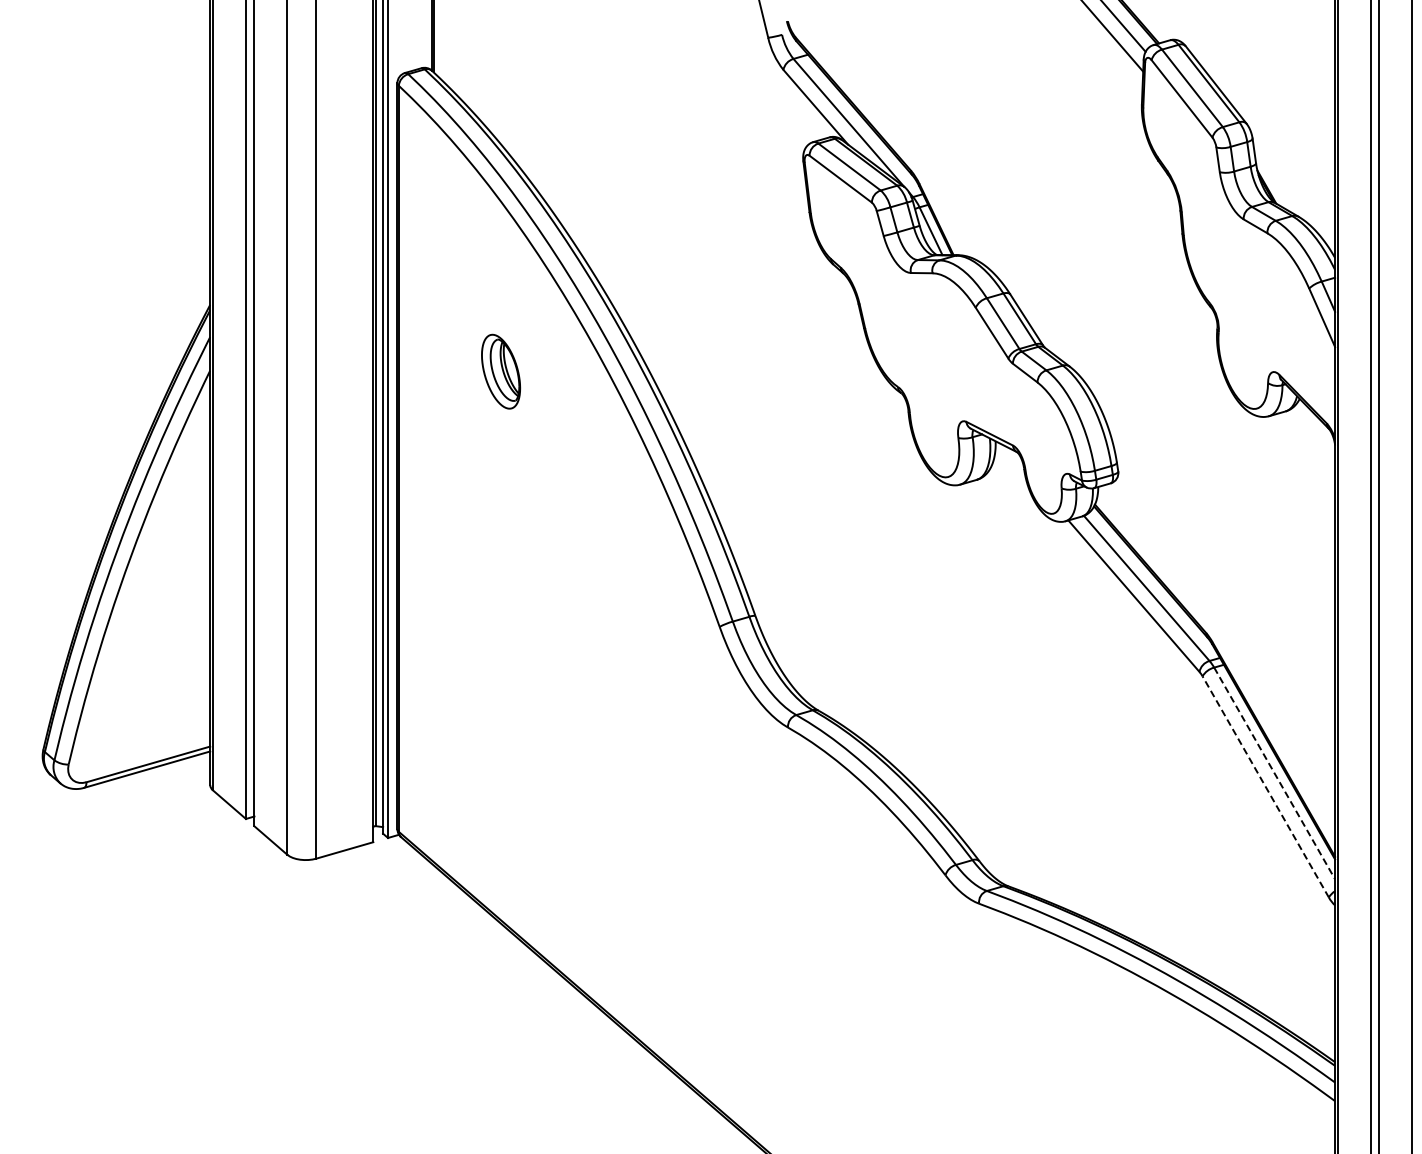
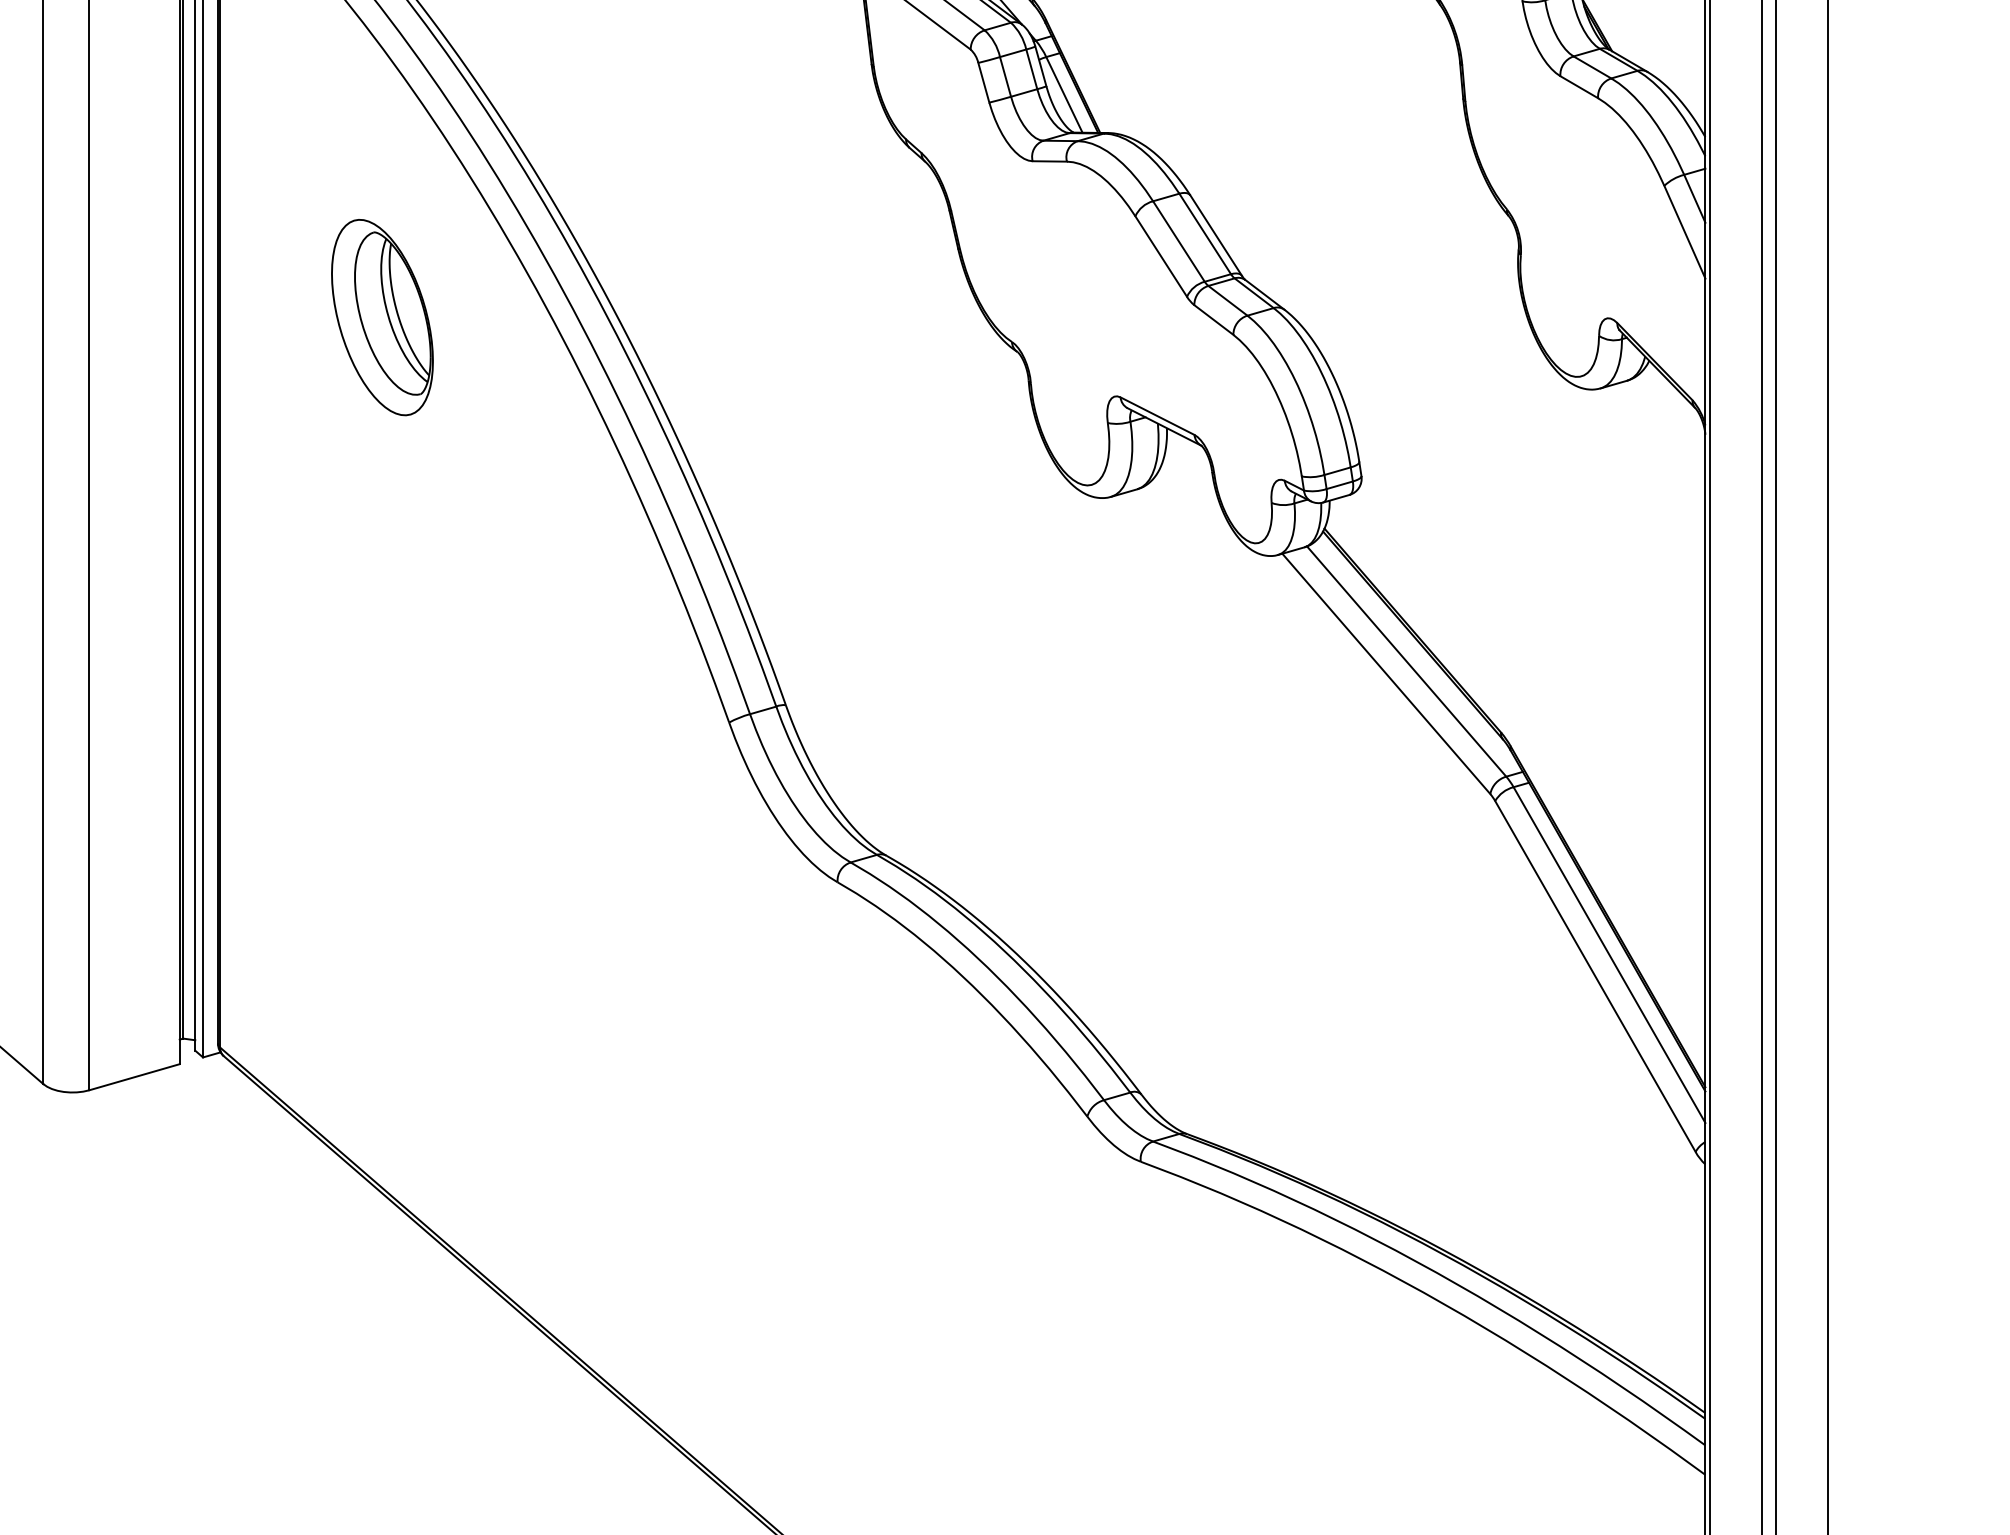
part: (500, 371) -> (381, 317), size x1.67
line: (1274, 773) -> (1609, 955), dashed -> solid
line: (1265, 786) -> (1595, 975), dashed -> solid

